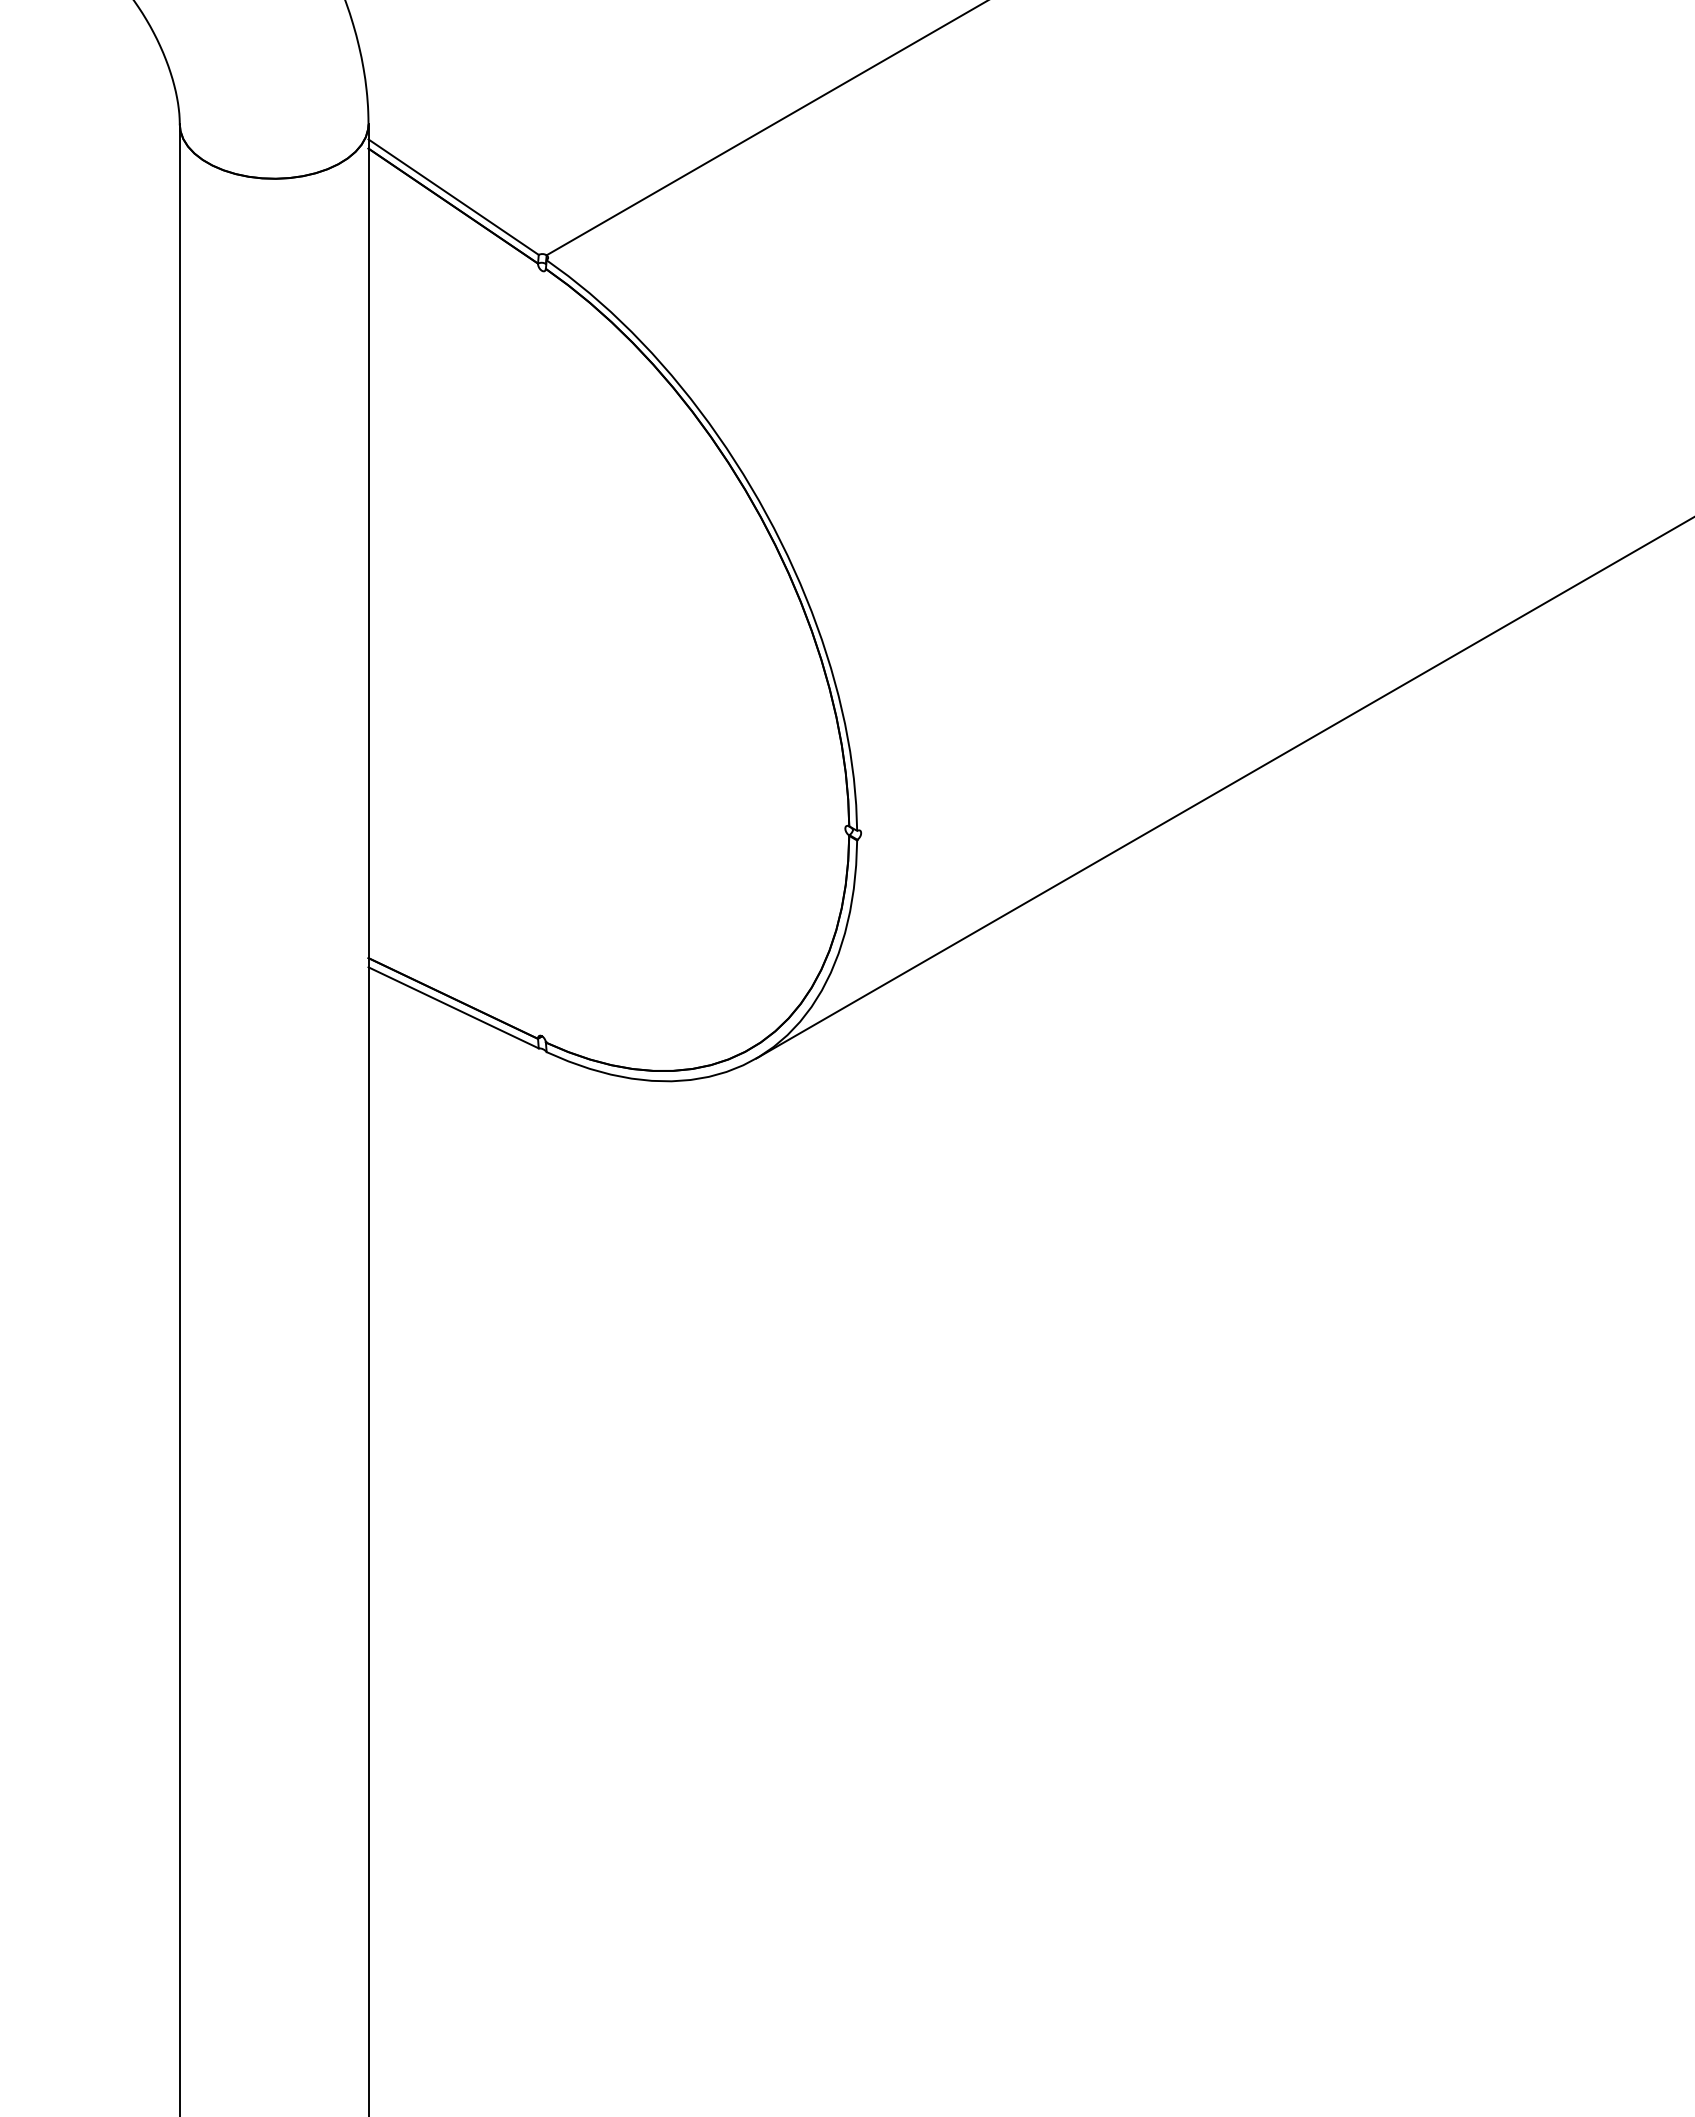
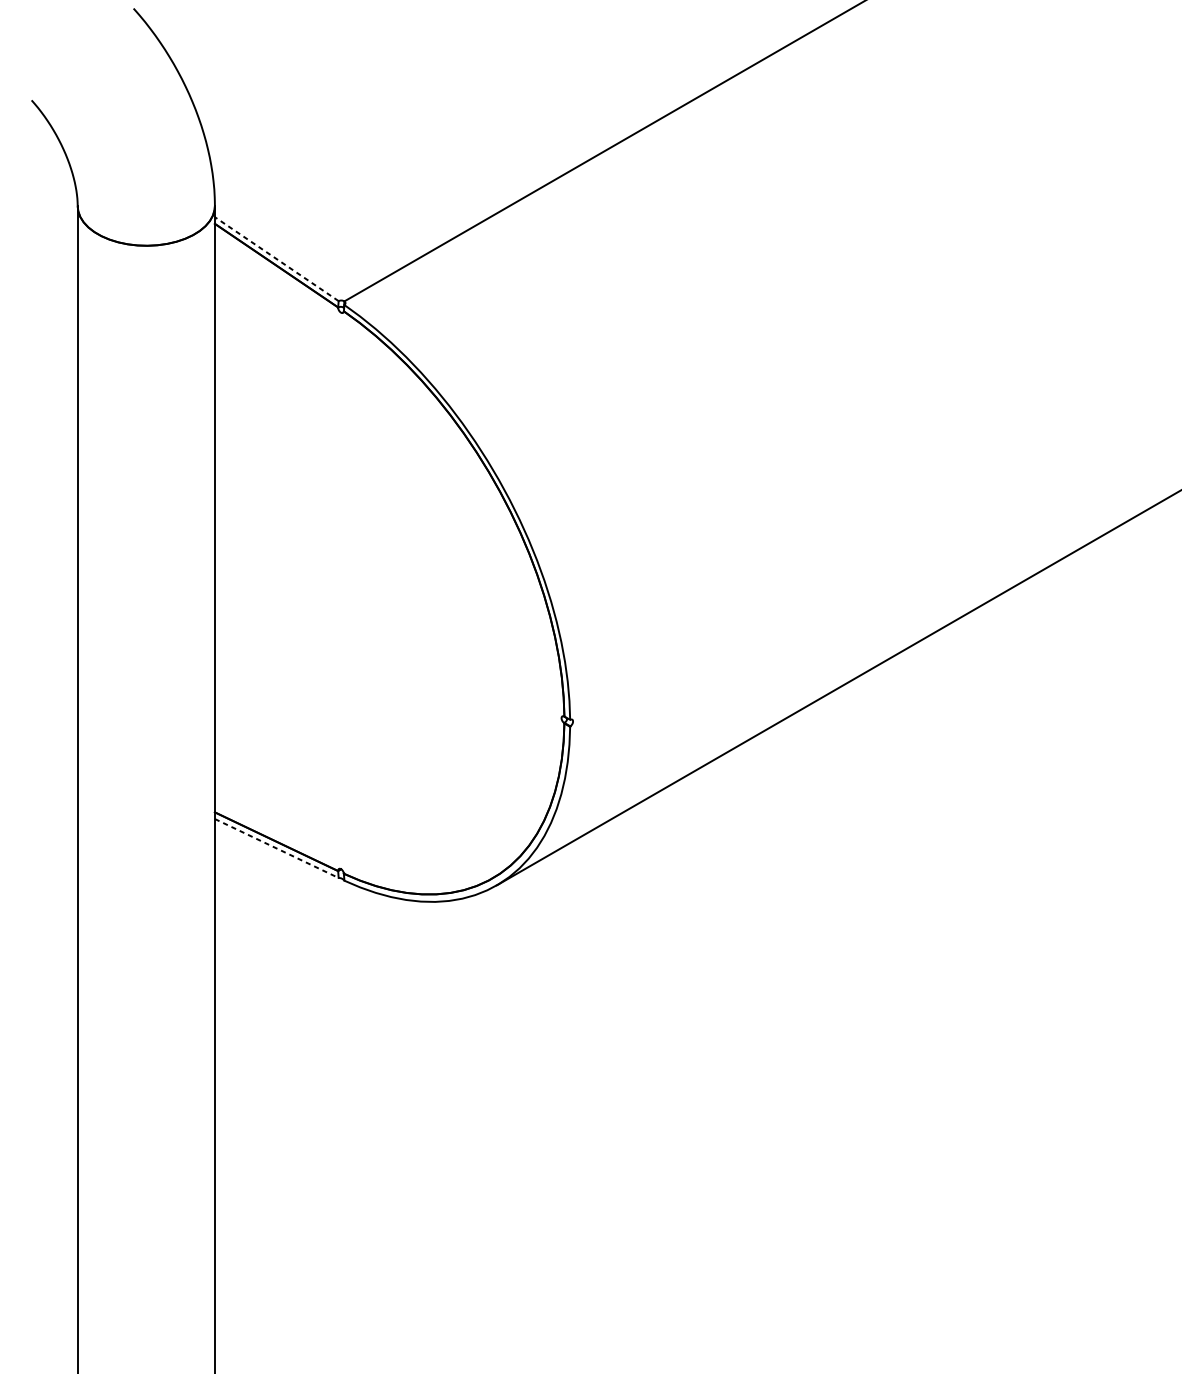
line: (453, 197) -> (276, 259), solid -> dashed
line: (454, 1008) -> (277, 848), solid -> dashed

